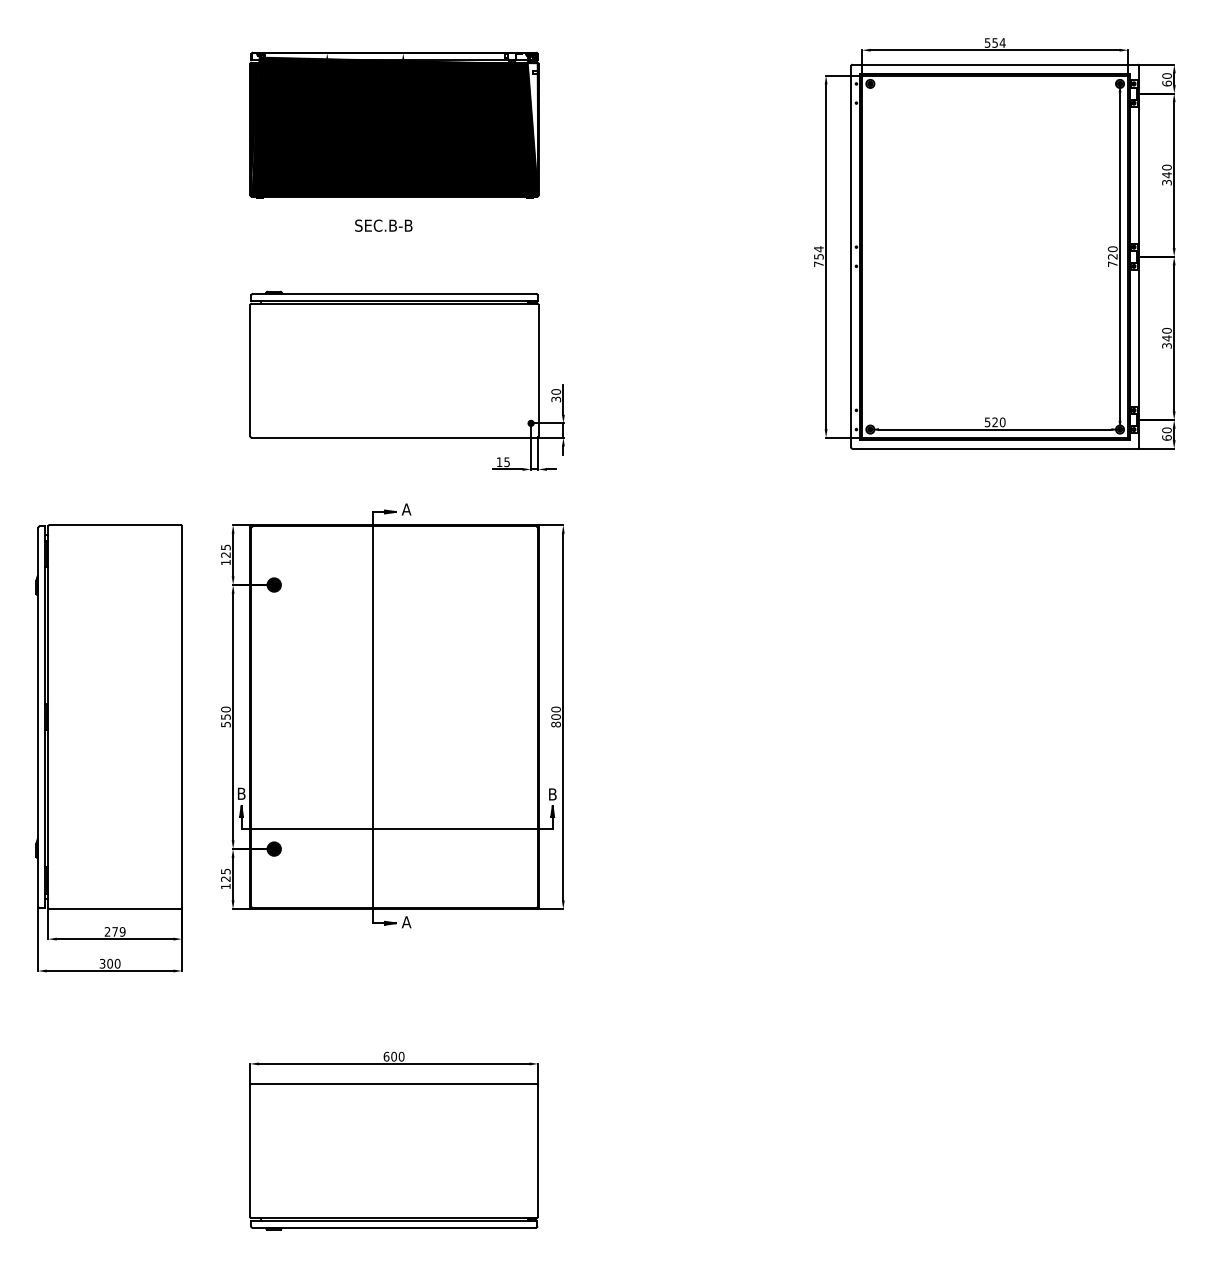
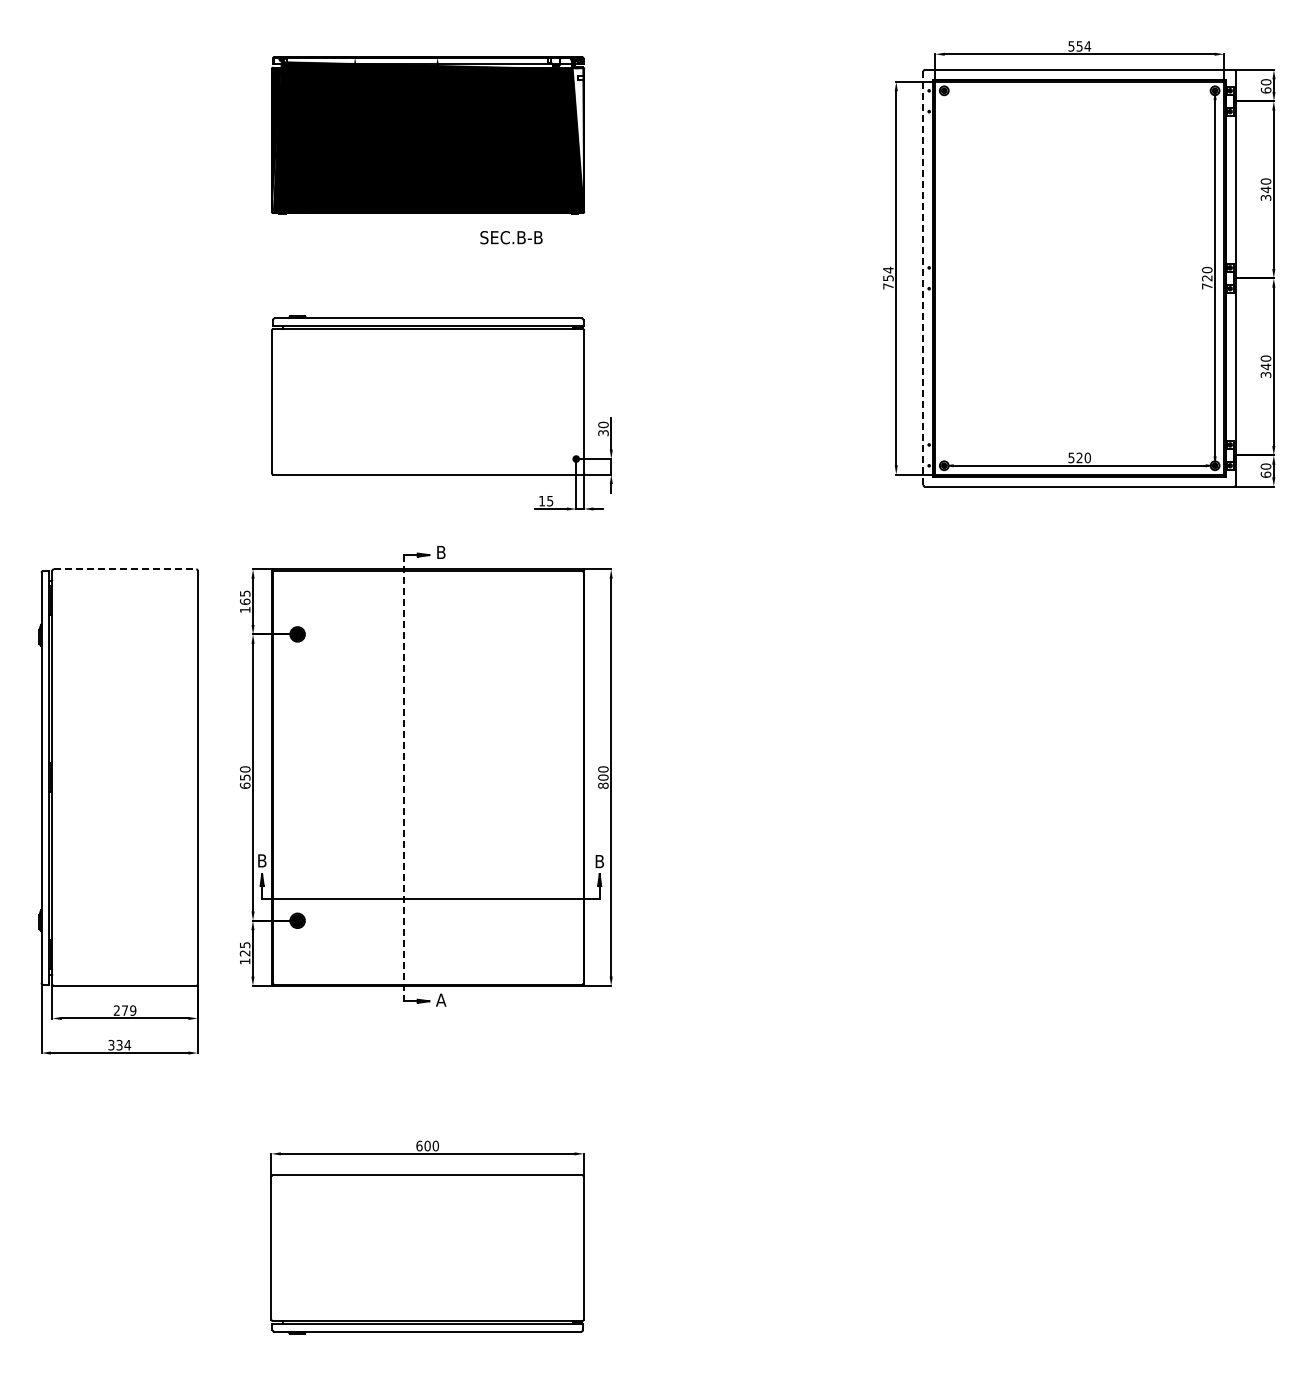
text: (383, 225) -> (511, 237), moved
line: (851, 256) -> (923, 278), solid -> dashed
text: (406, 509) -> (441, 552), A -> B
line: (115, 525) -> (125, 569), solid -> dashed
text: (225, 554) -> (244, 601), 125 -> 165
line: (372, 717) -> (404, 778), solid -> dashed
text: (226, 724) -> (245, 785), 550 -> 650
text: (113, 963) -> (123, 1044), 300 -> 334

